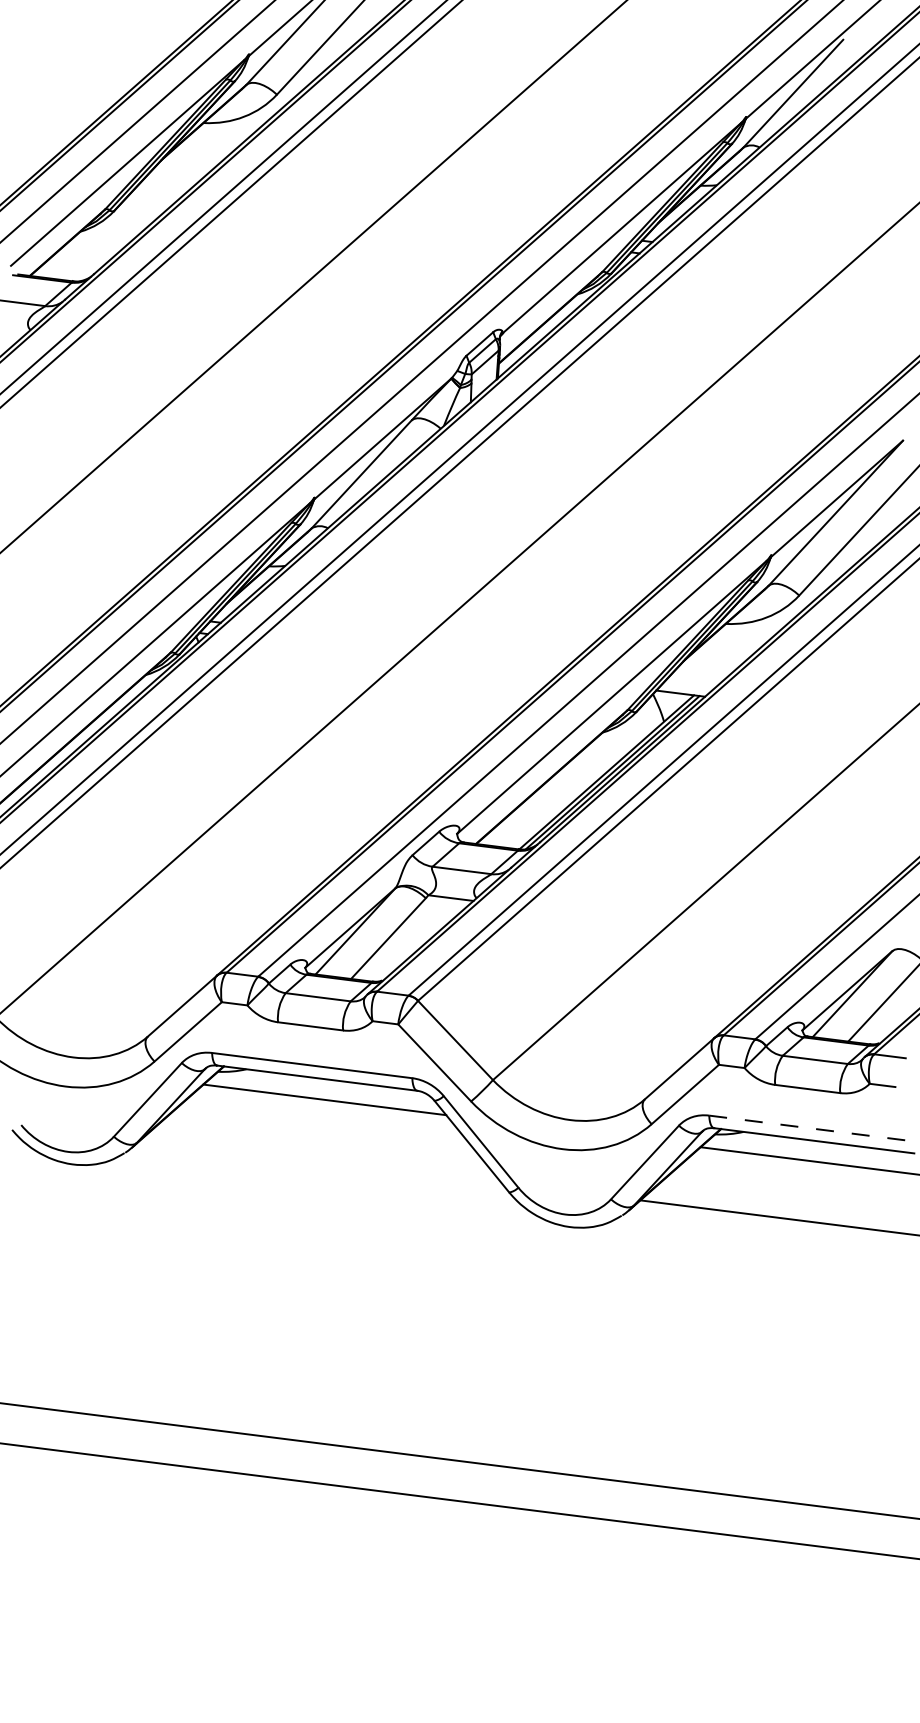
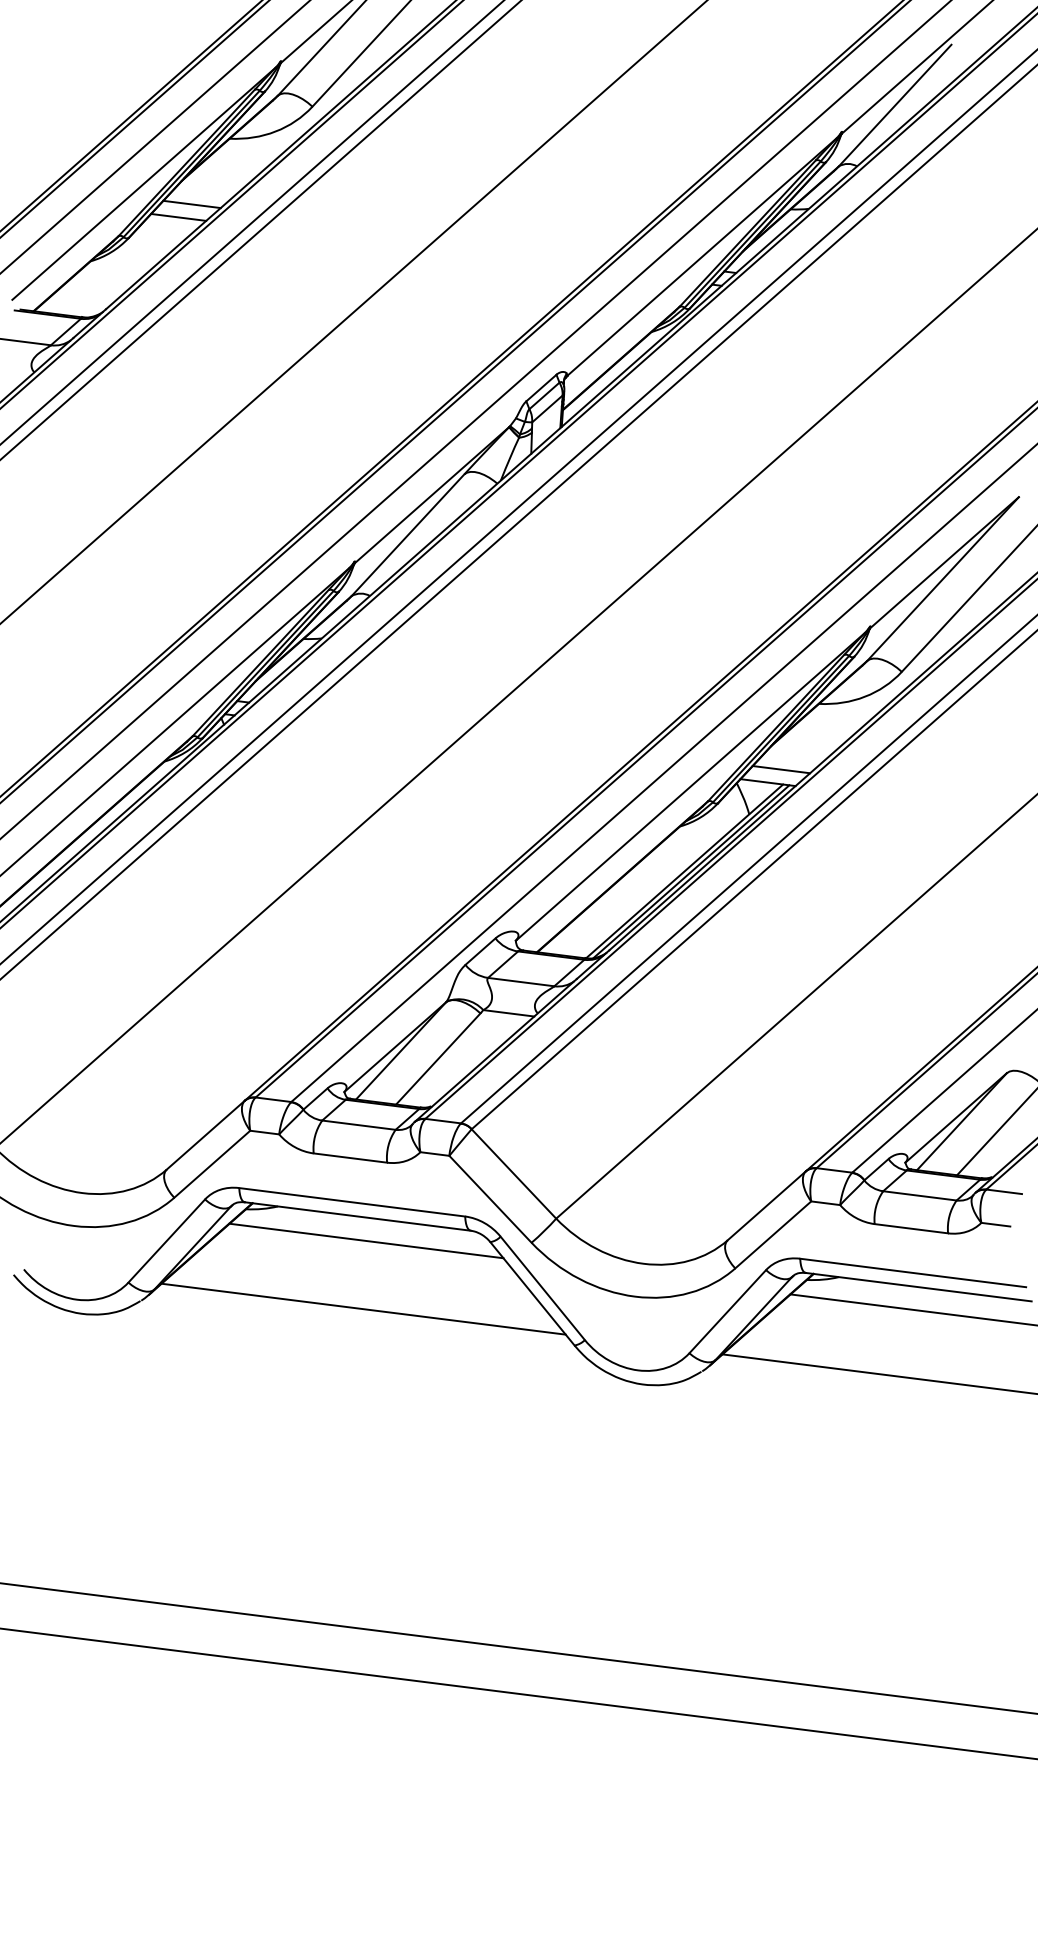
line: (169, 181) -> (191, 204), added
line: (158, 191) -> (178, 216), added
line: (692, 682) -> (781, 769), added
line: (809, 1127) -> (913, 1272), dashed -> solid
line: (322, 1159) -> (363, 1308), added

